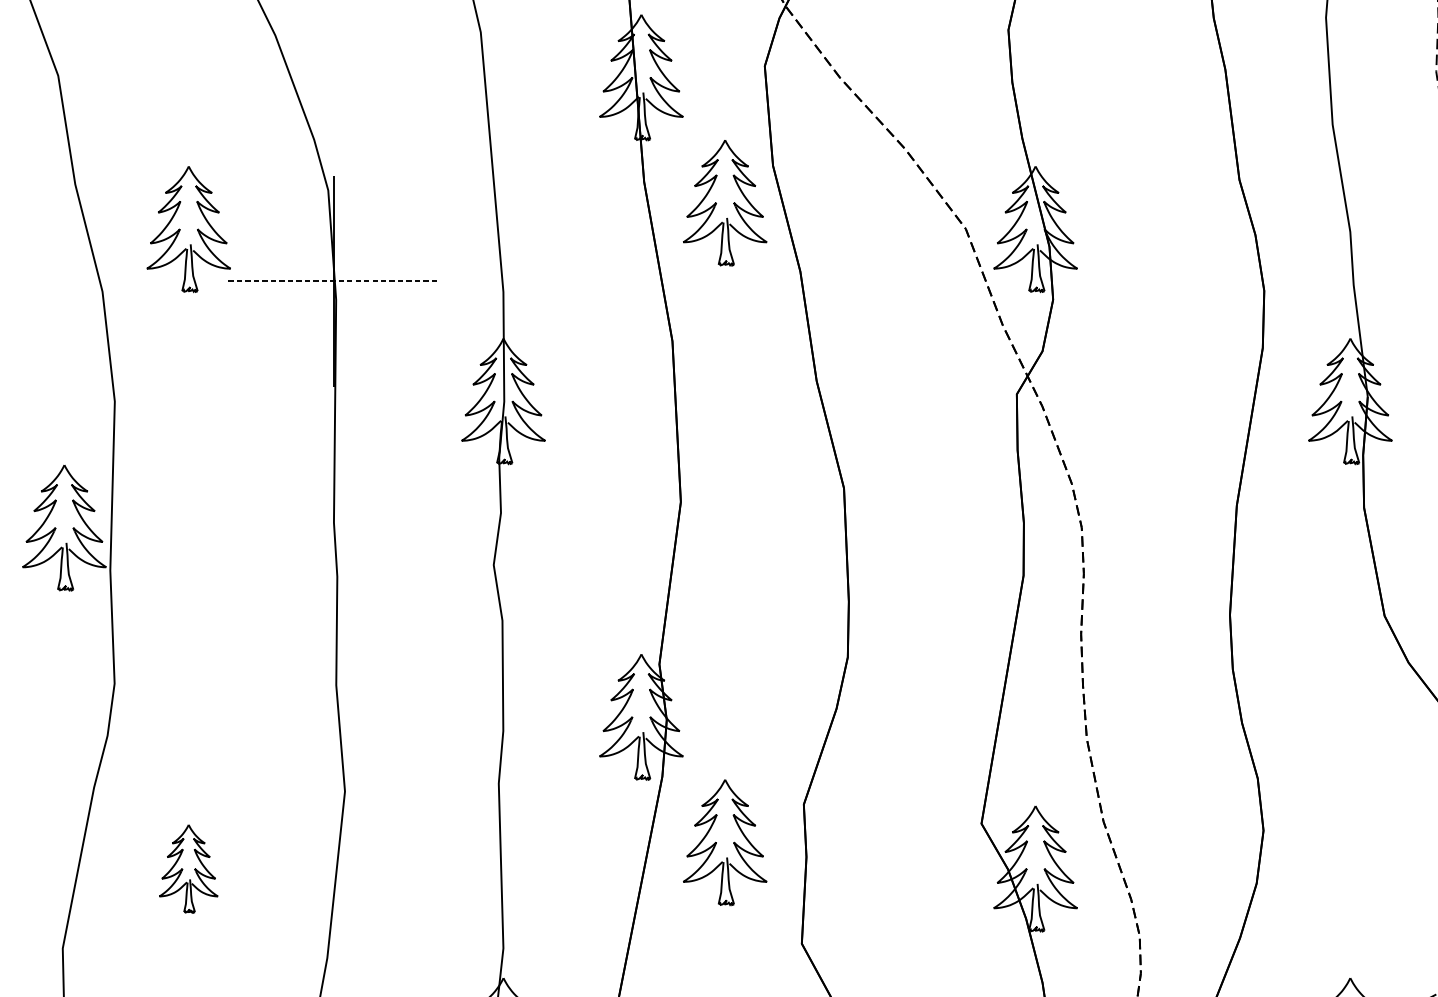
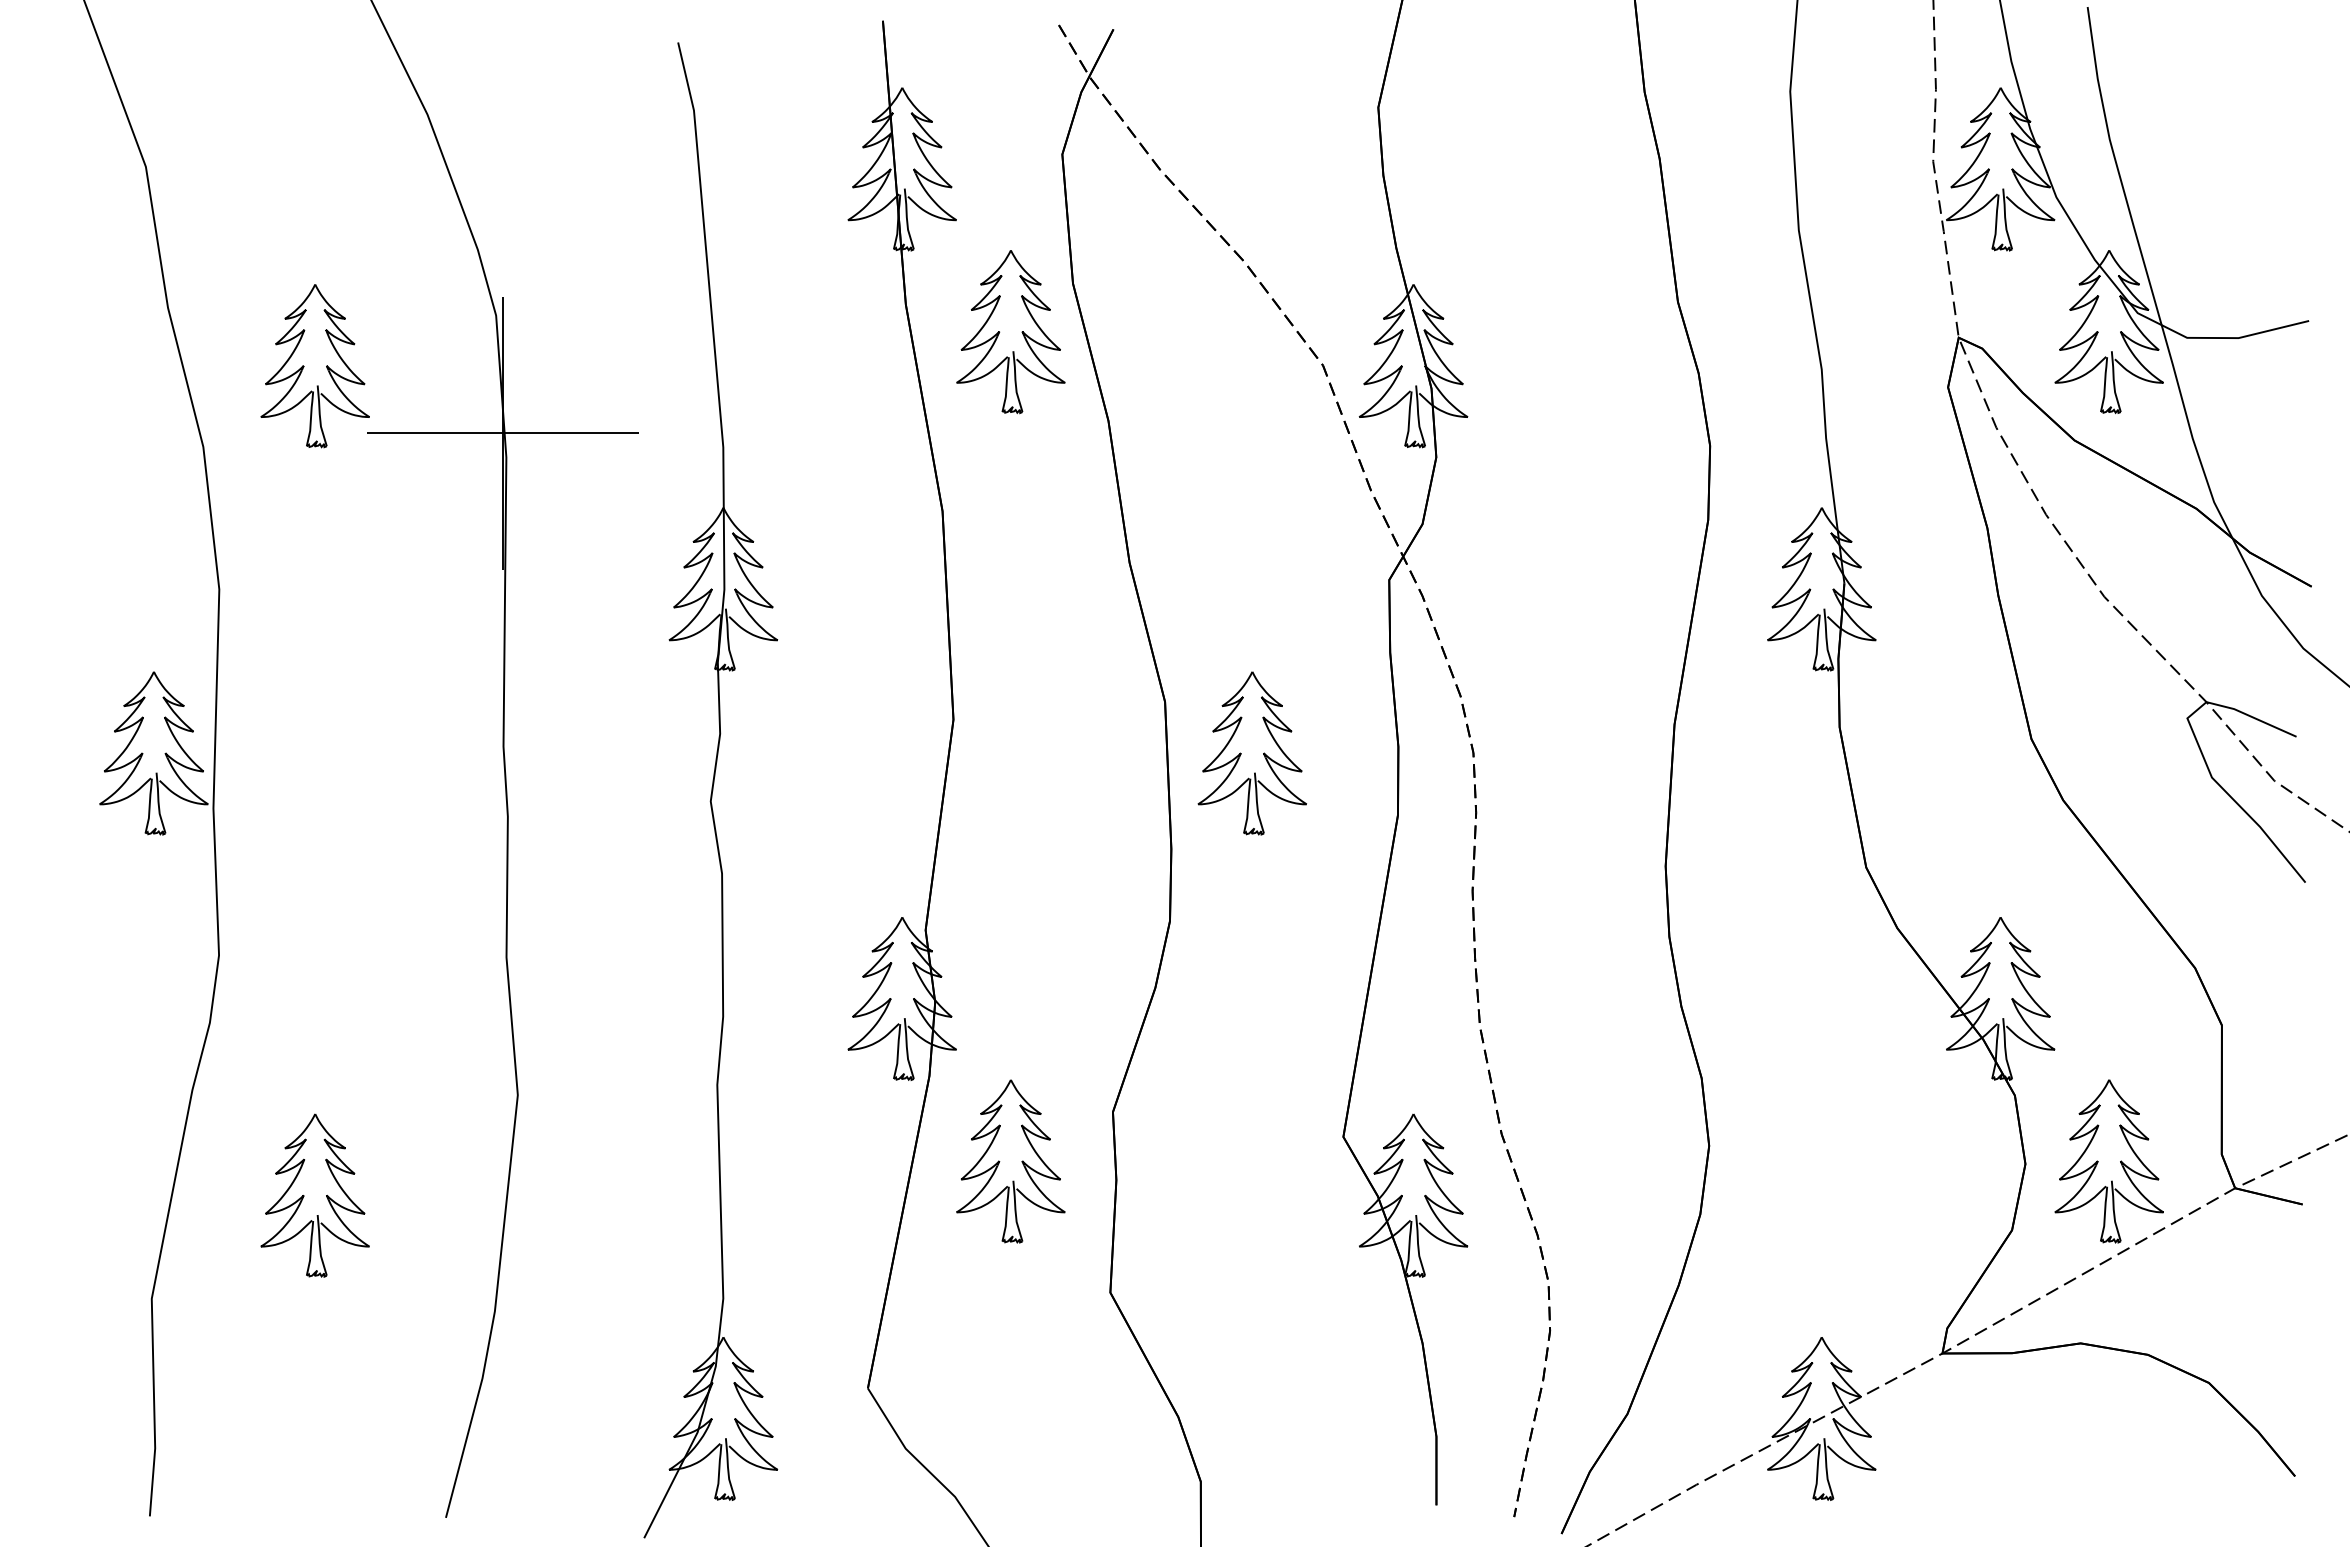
line: (333, 281) -> (503, 433), dashed -> solid
part: (910, 528) -> (1251, 753), added
part: (188, 868) -> (314, 1195), size x1.43

